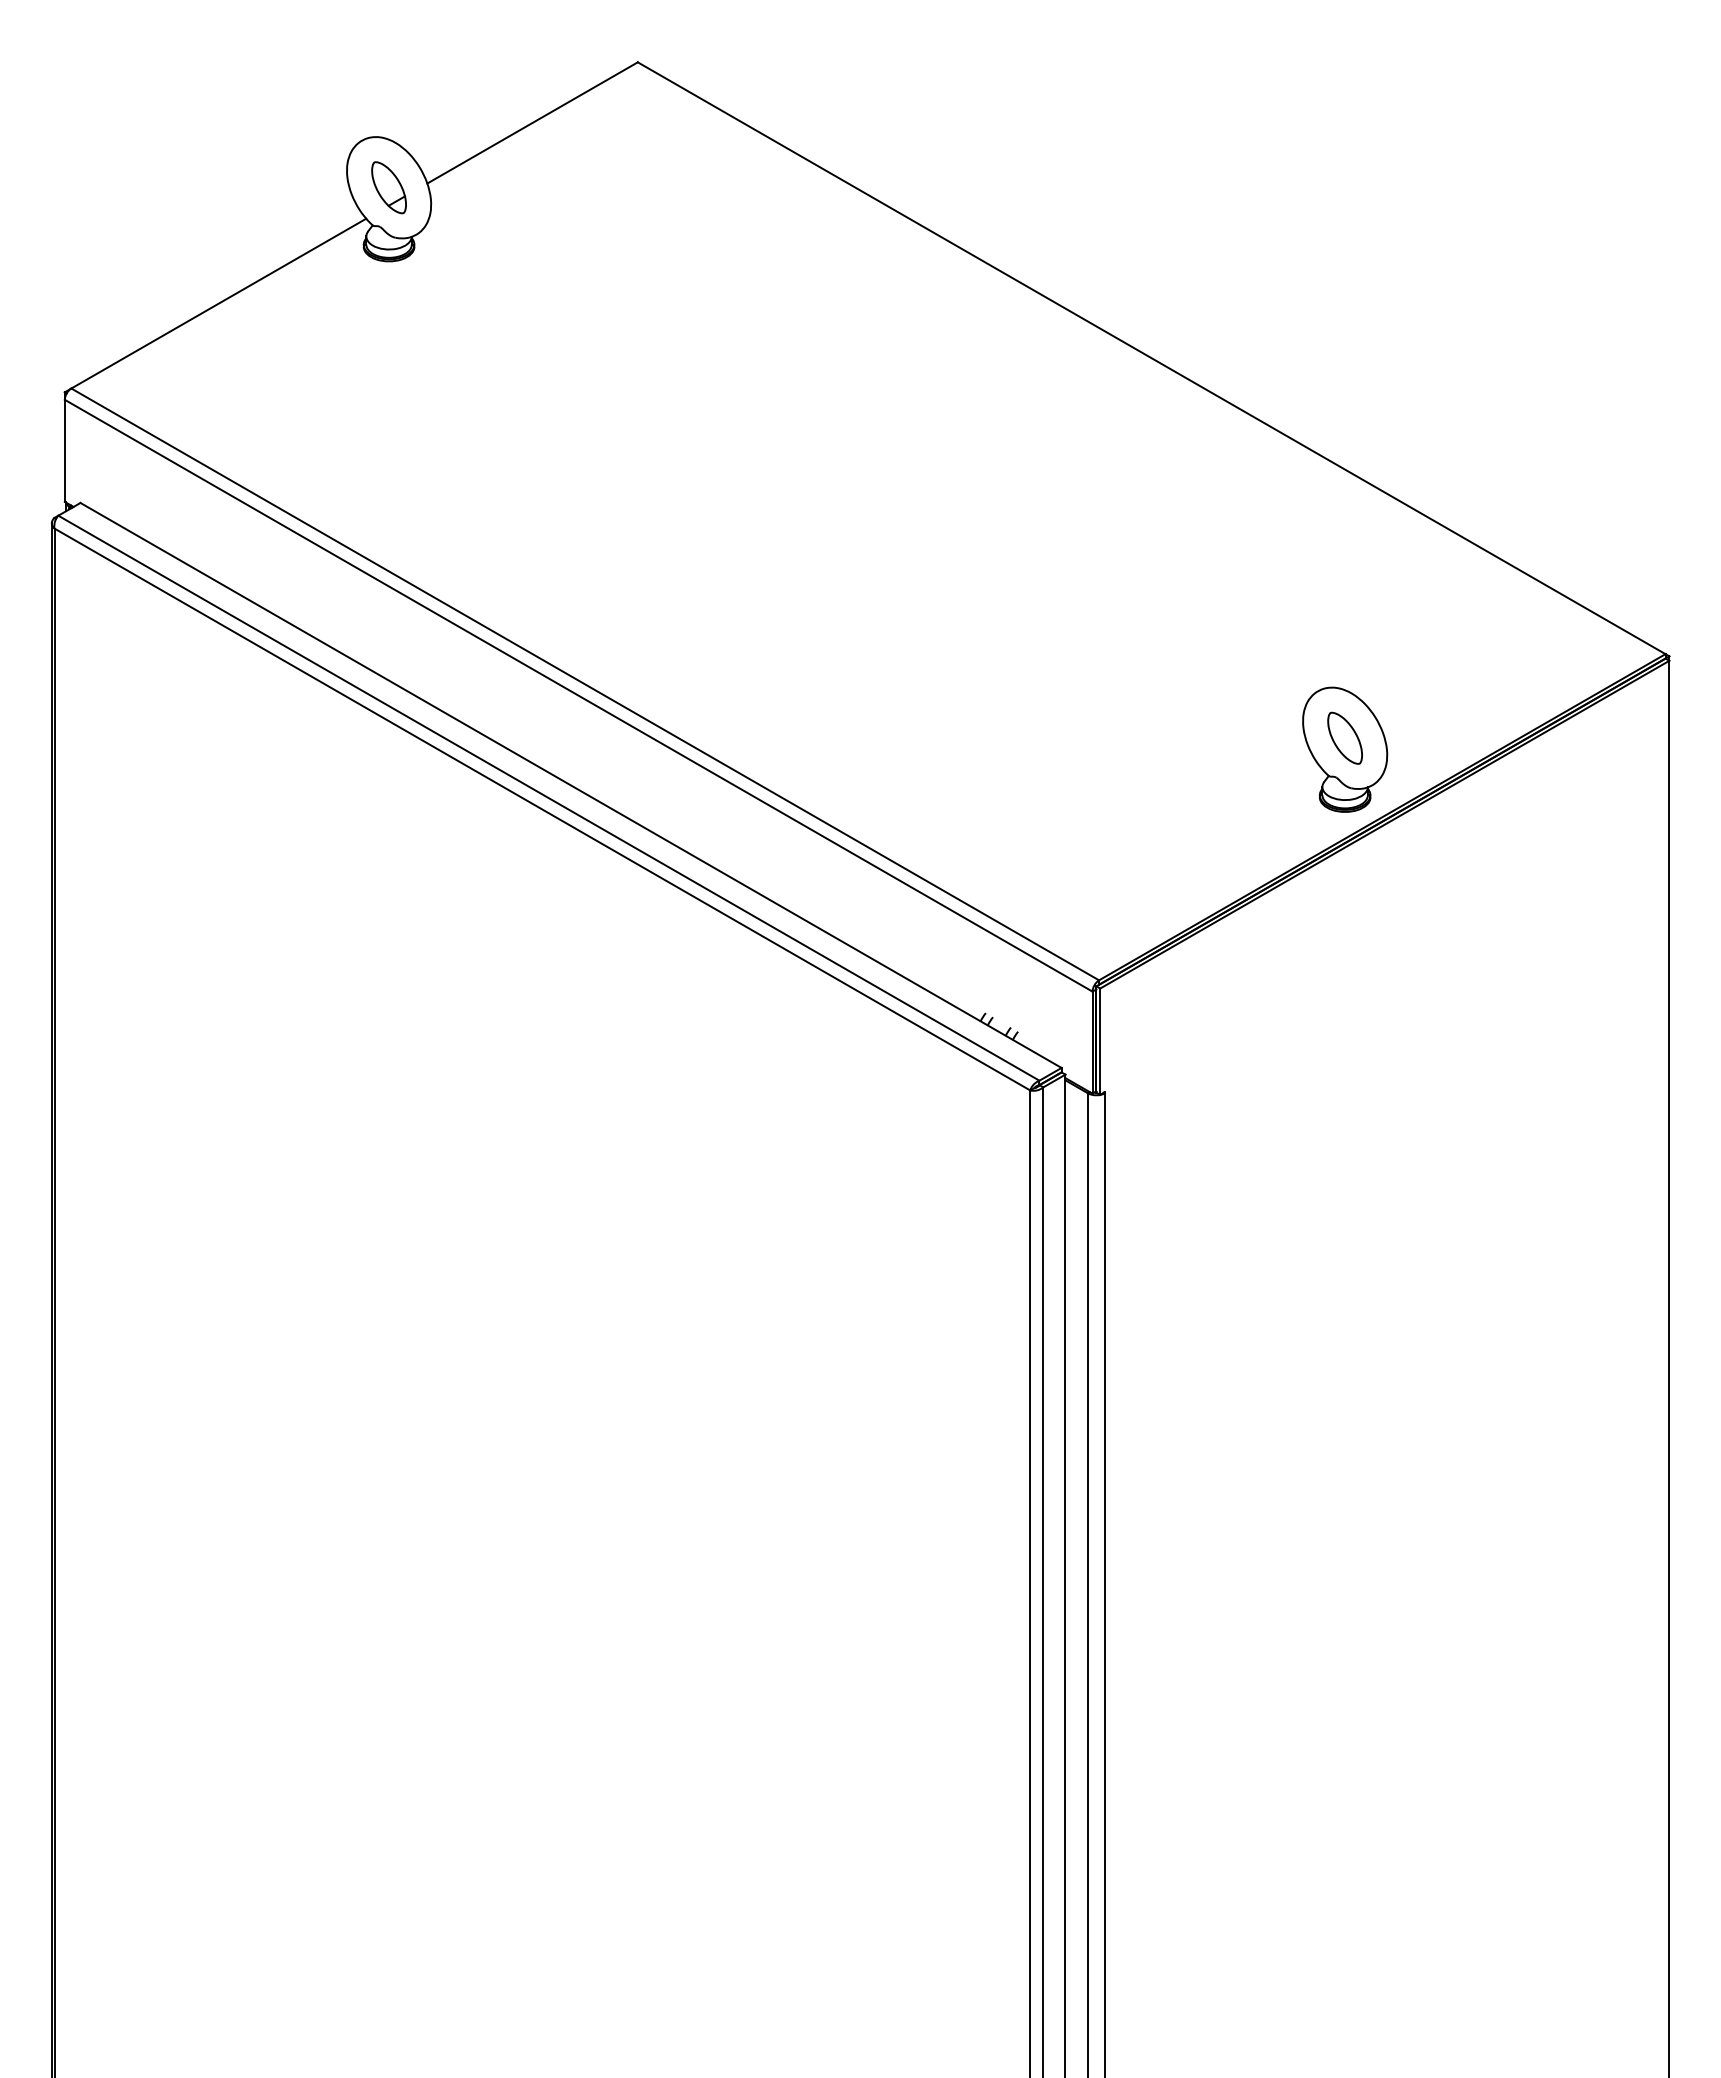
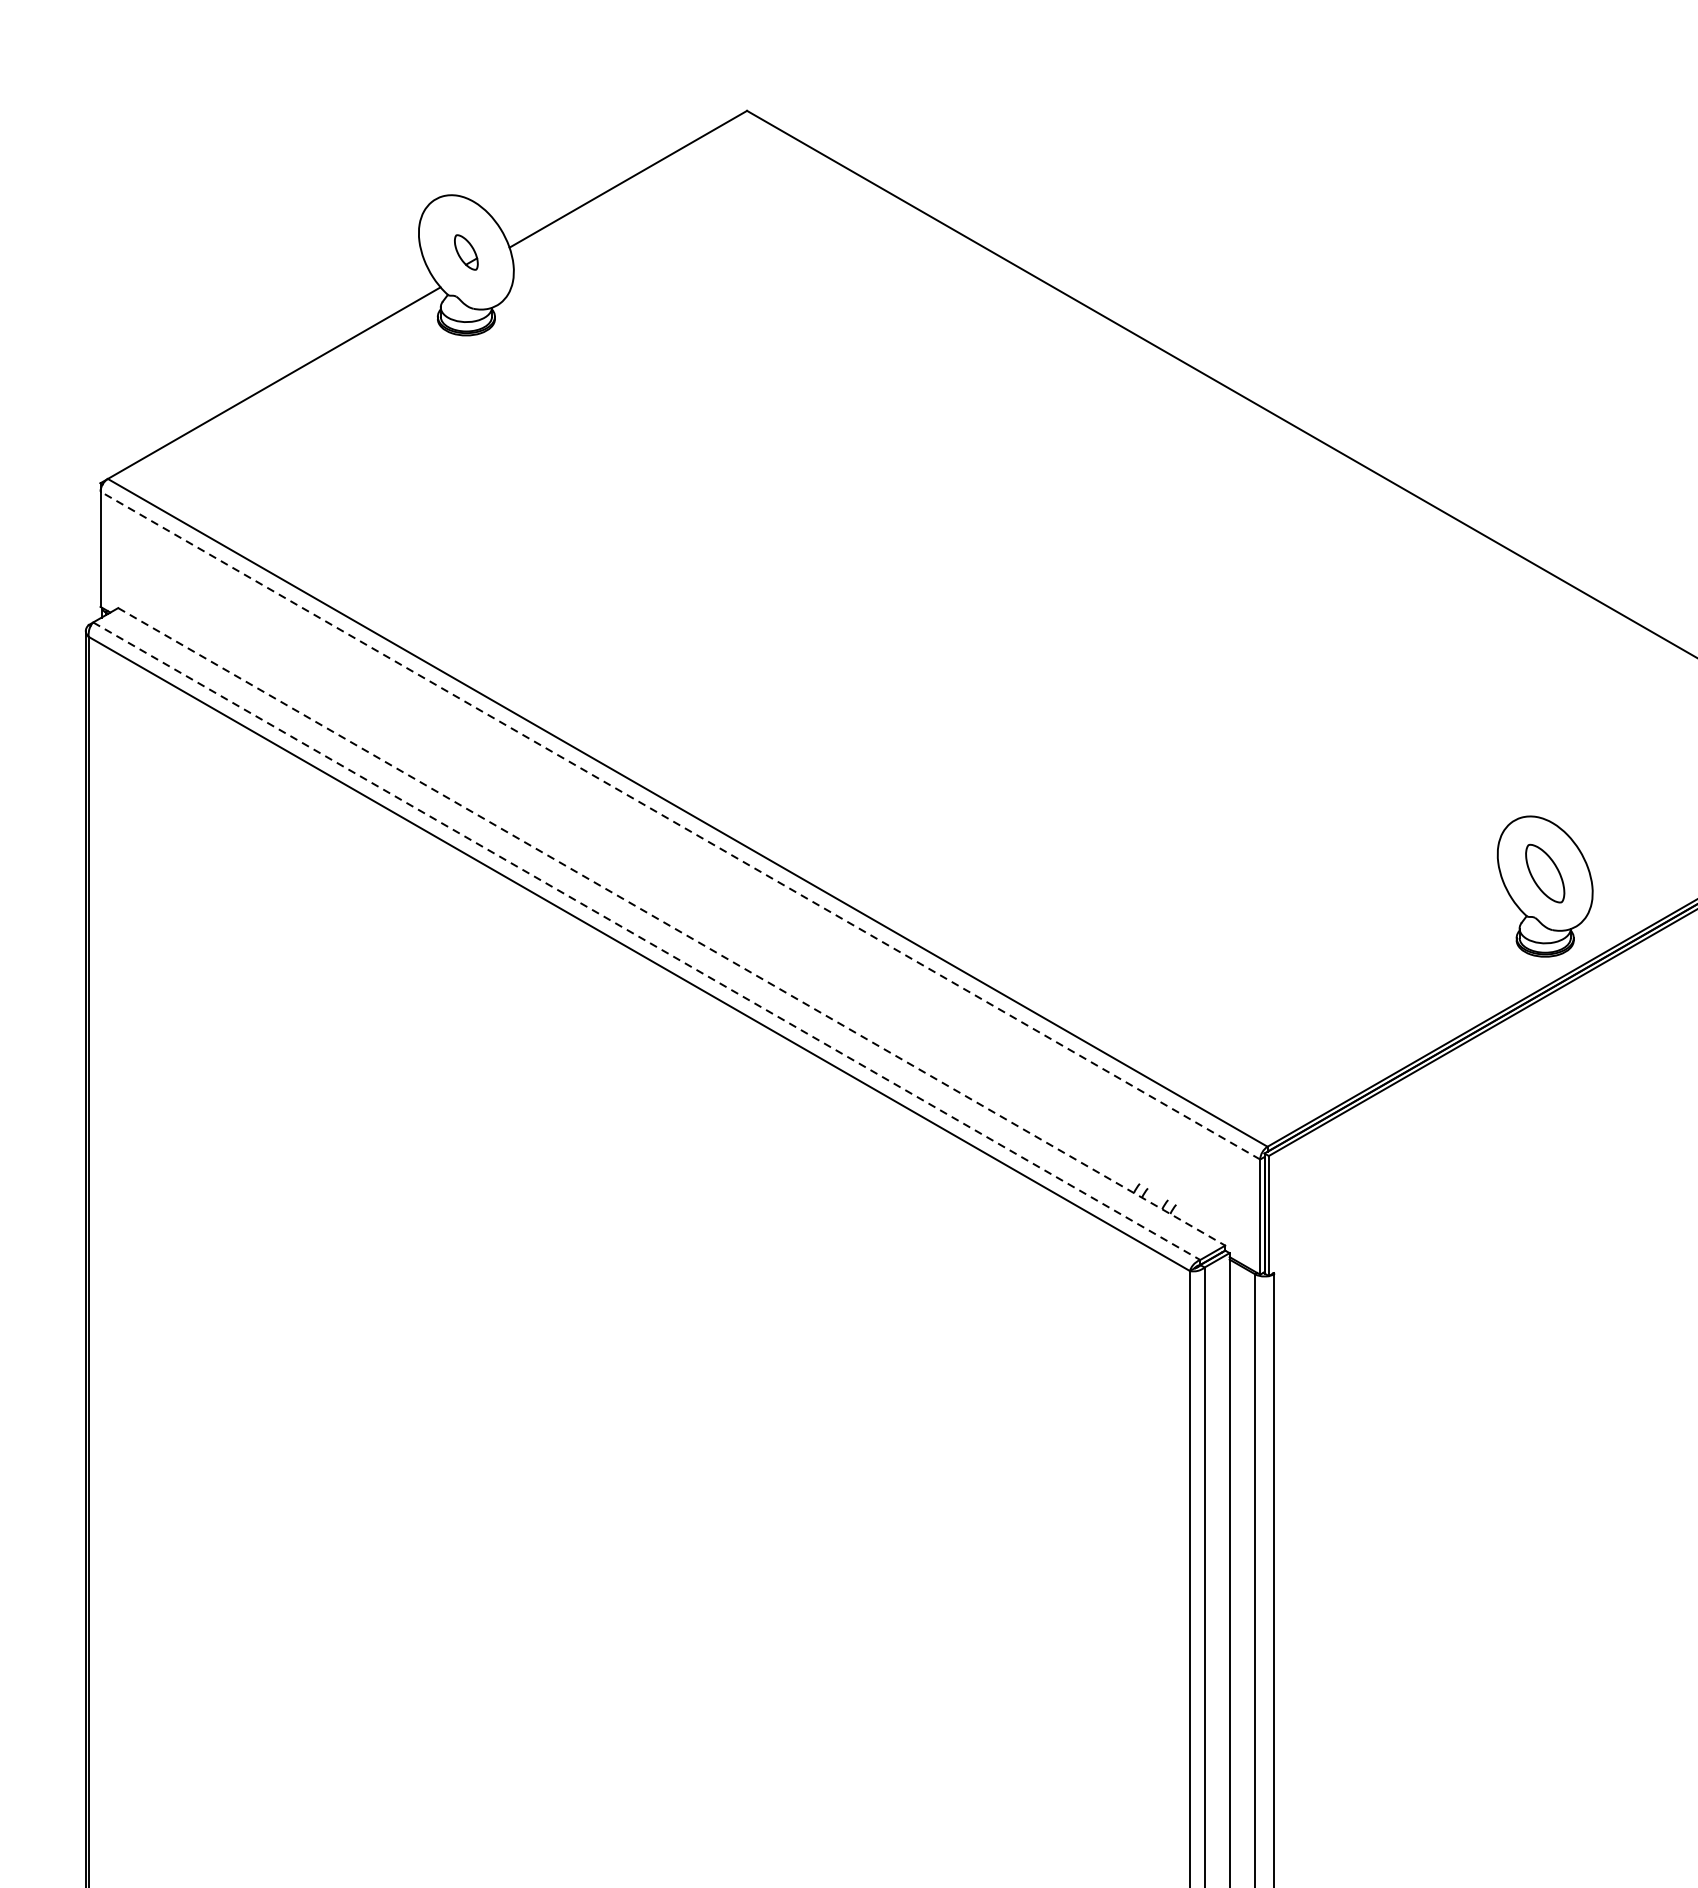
part: (388, 187) -> (465, 252), size x0.6
line: (578, 695) -> (680, 825), solid -> dashed
line: (571, 785) -> (672, 926), solid -> dashed
line: (549, 798) -> (647, 941), solid -> dashed

